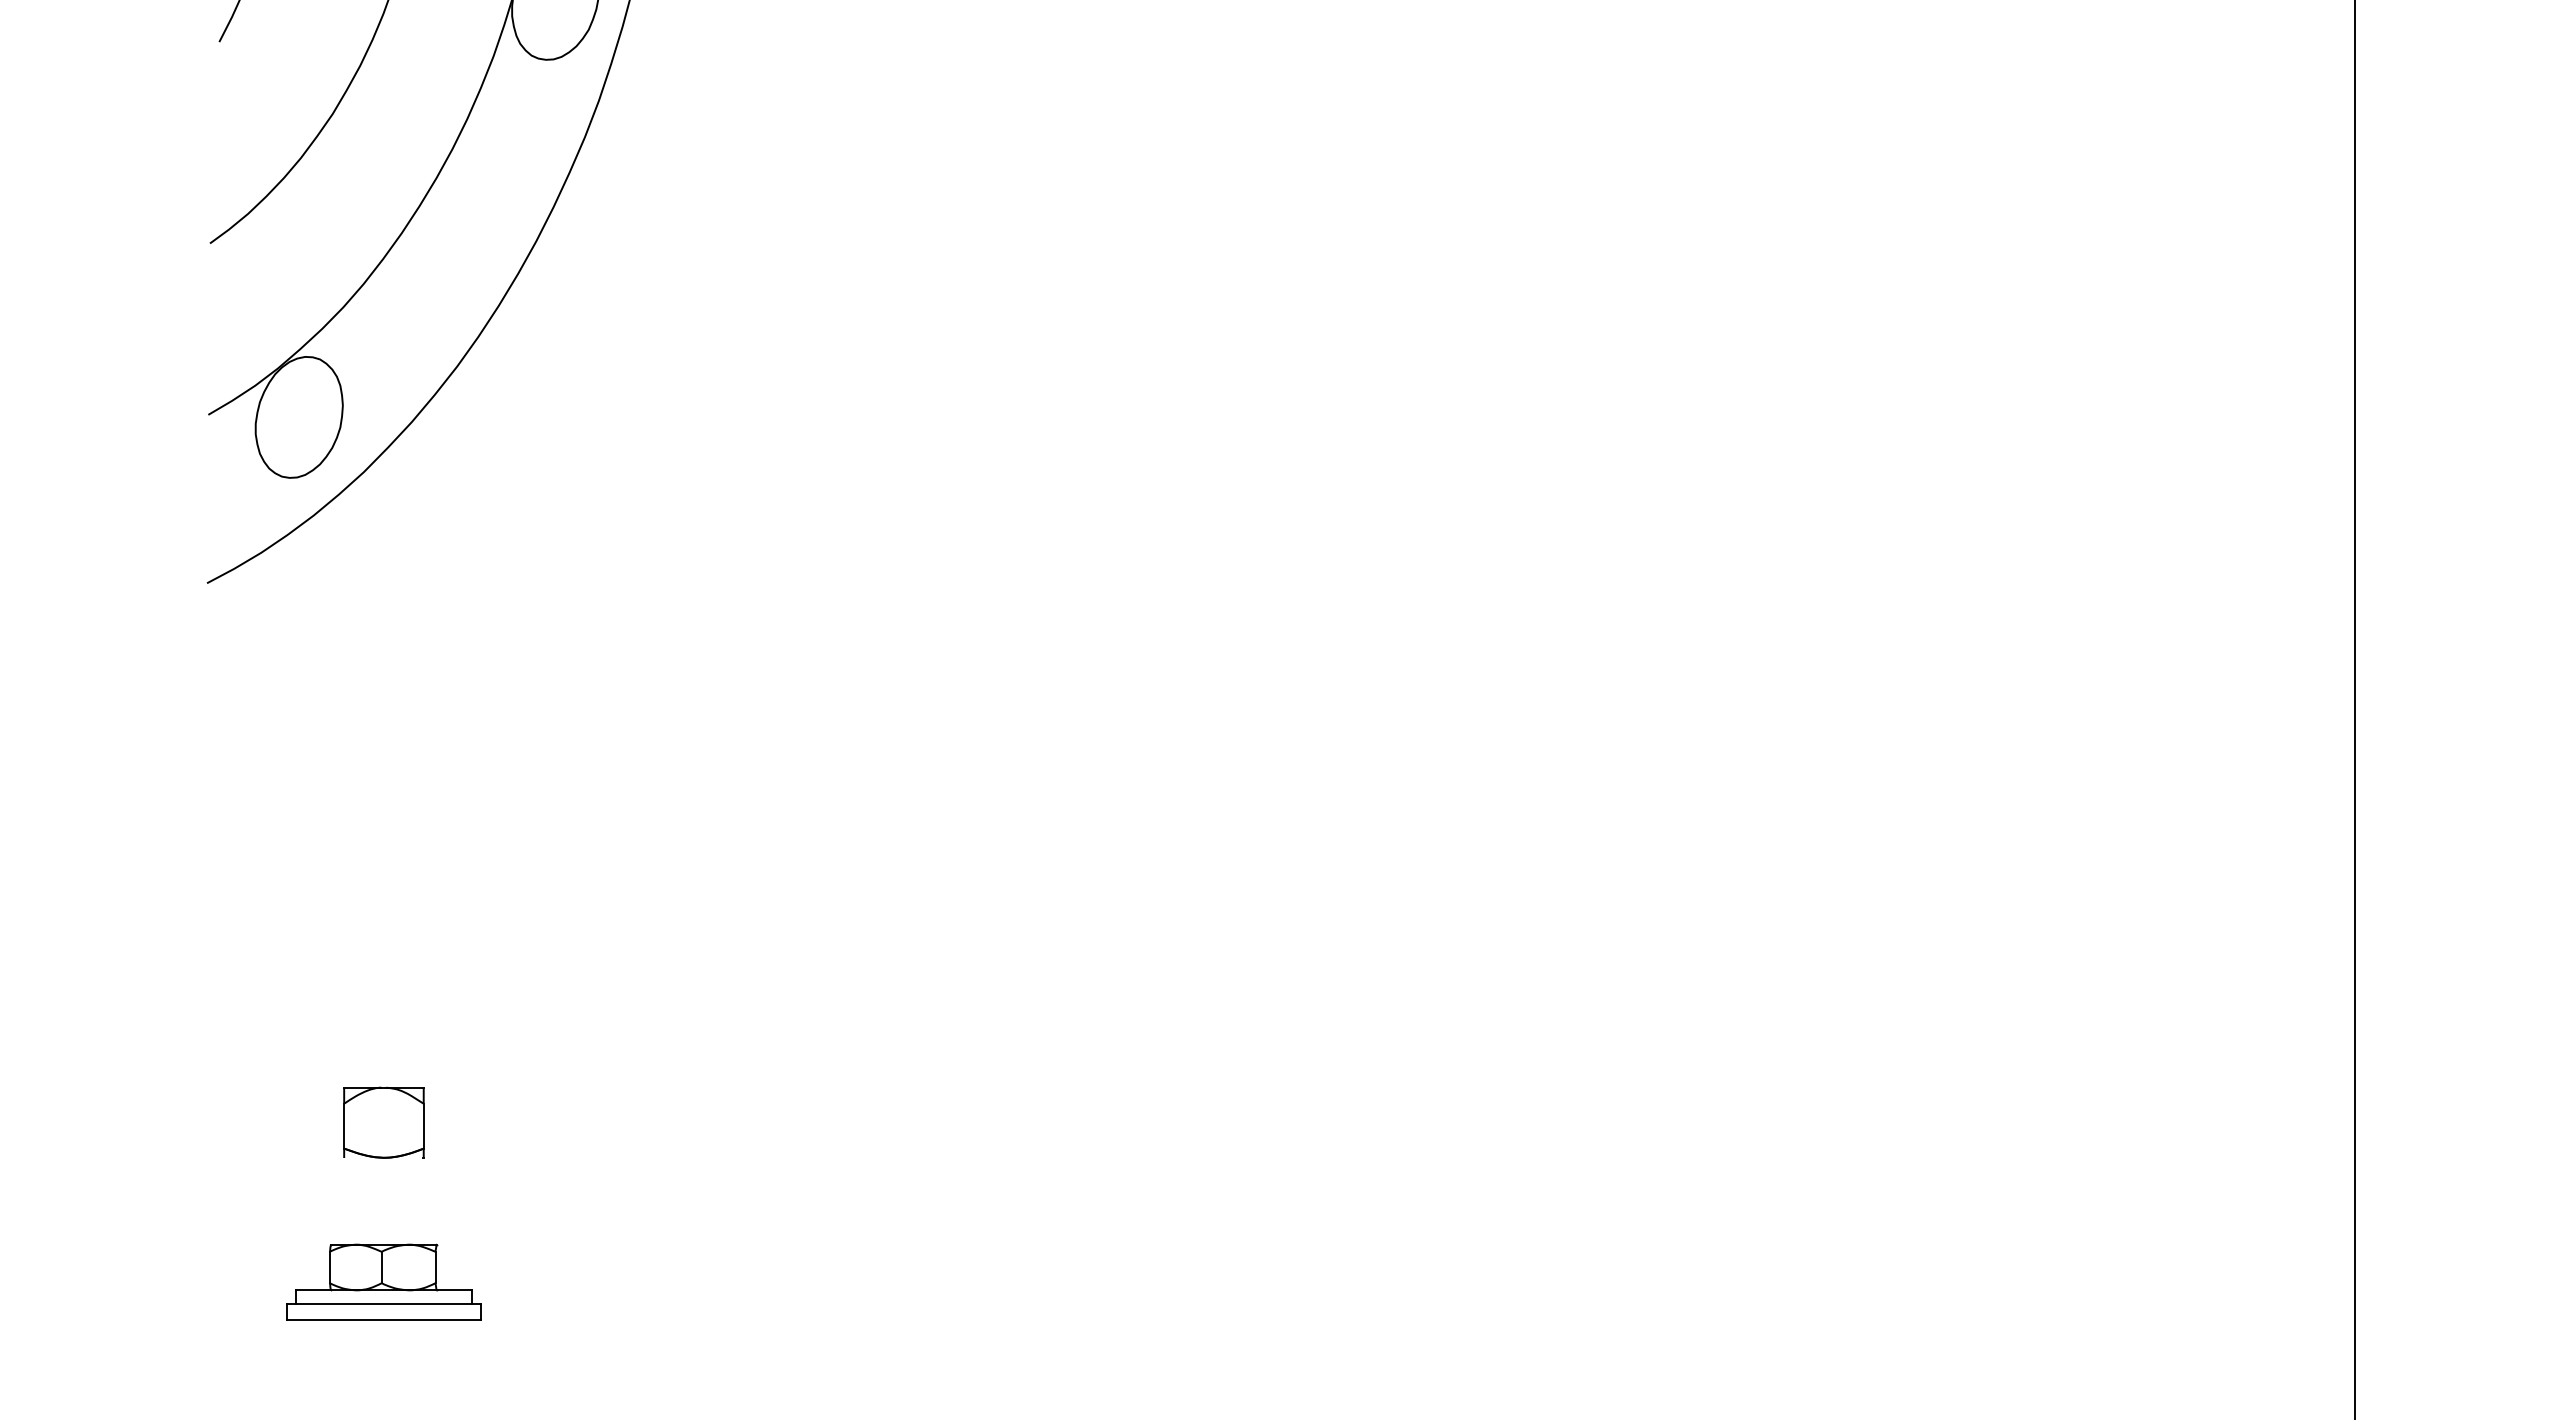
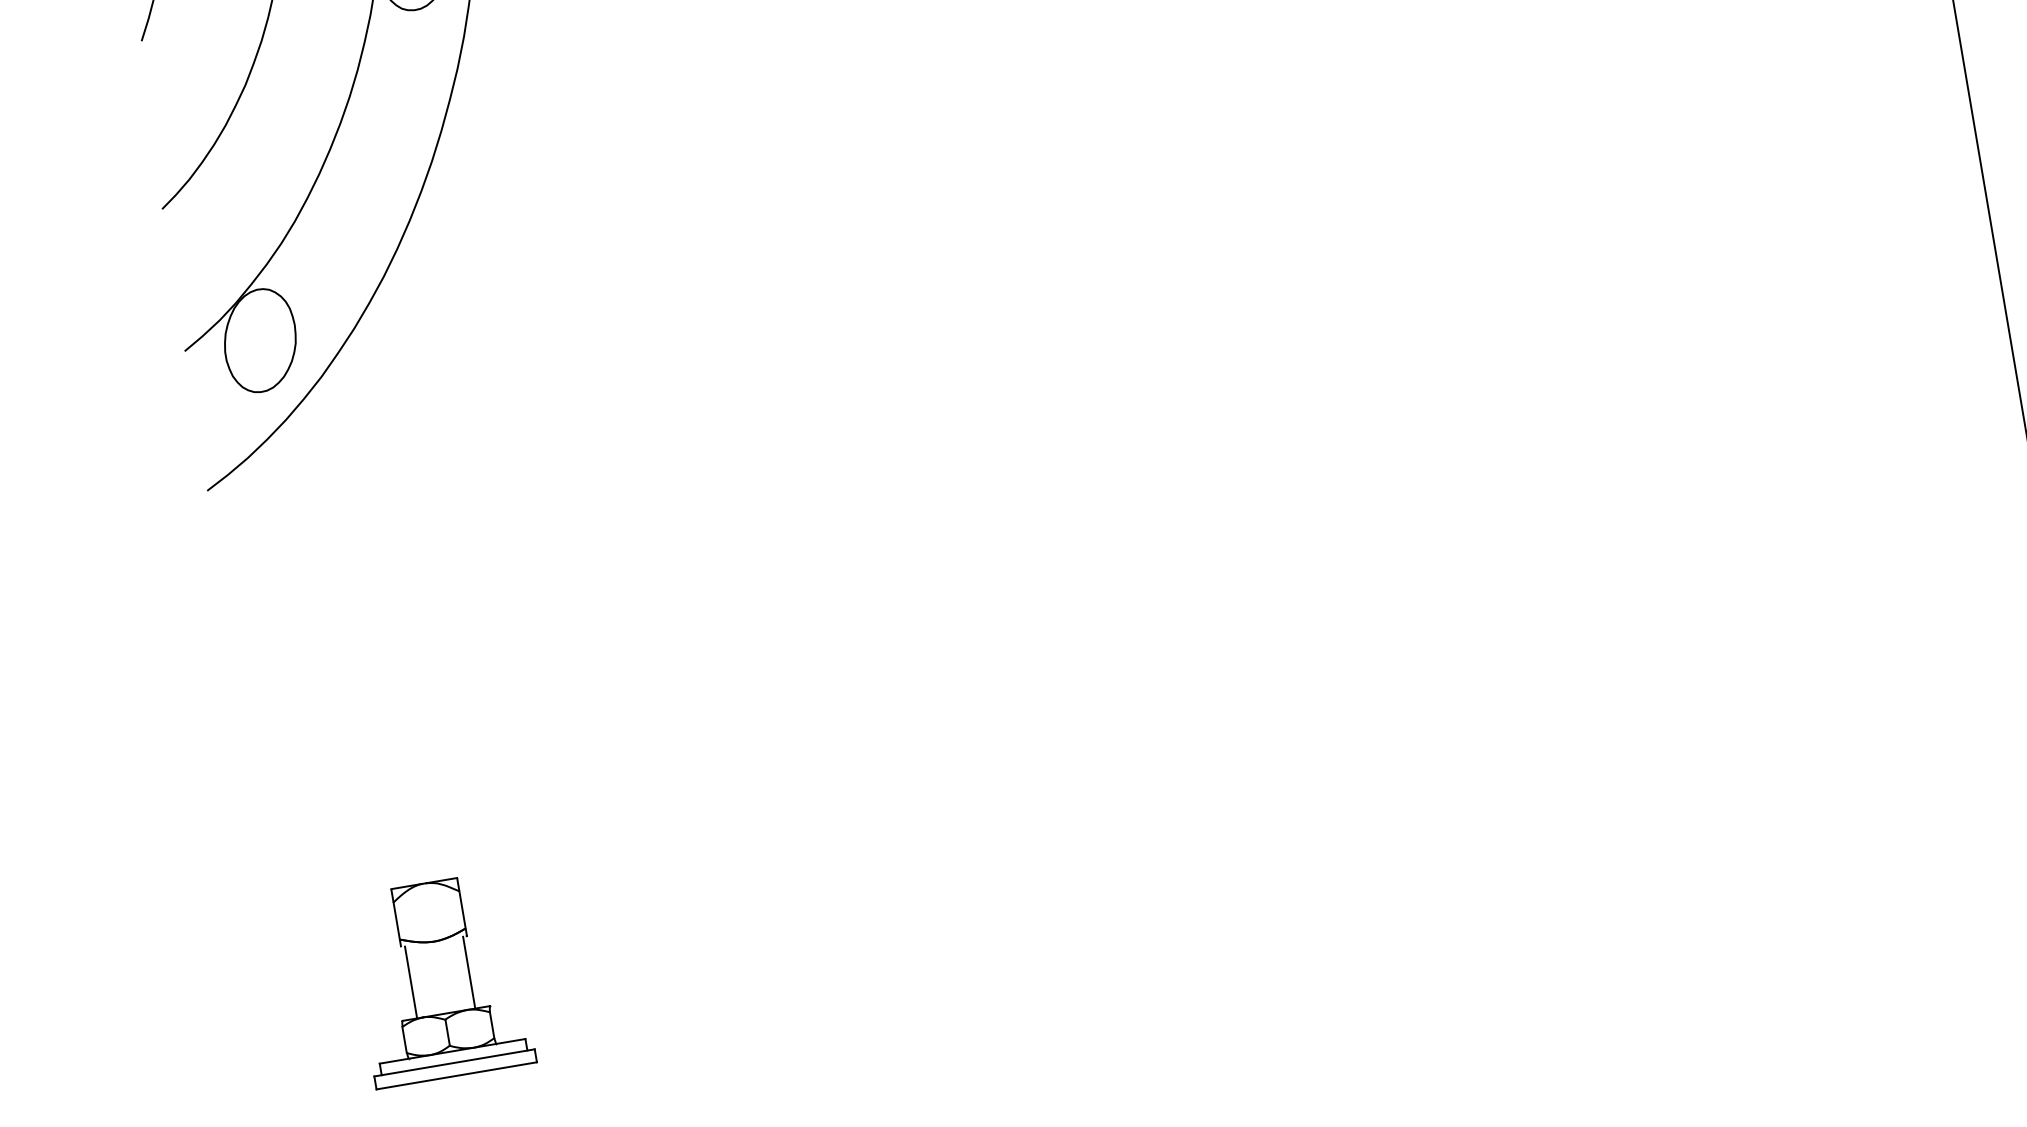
line: (348, 1200) -> (410, 981), added
line: (419, 1200) -> (469, 971), added

